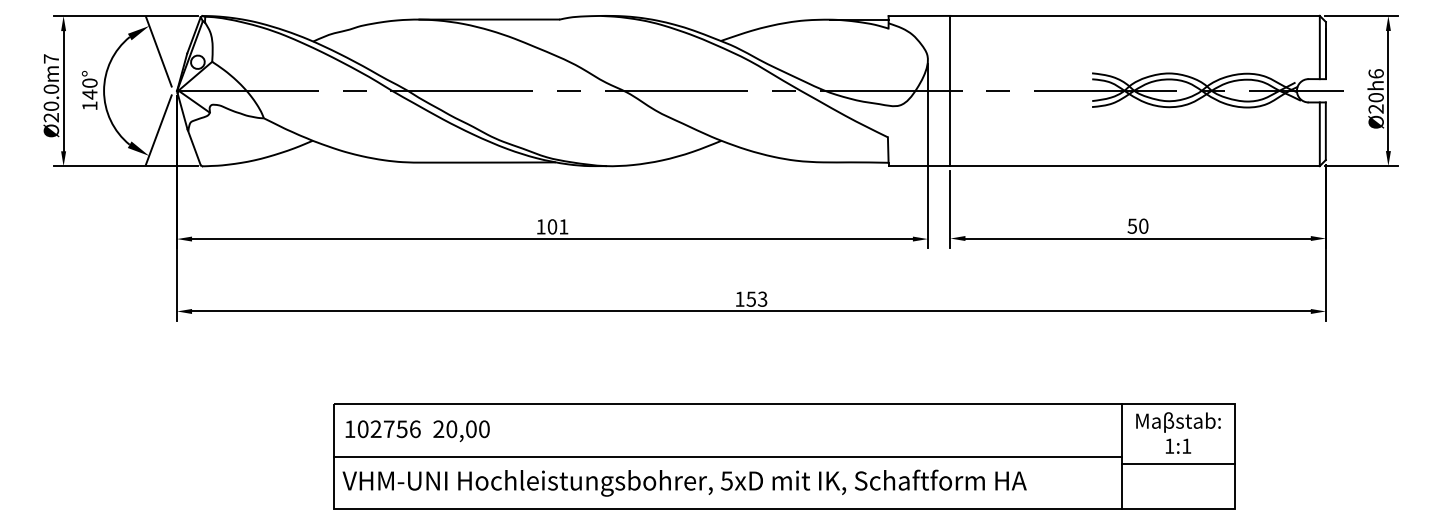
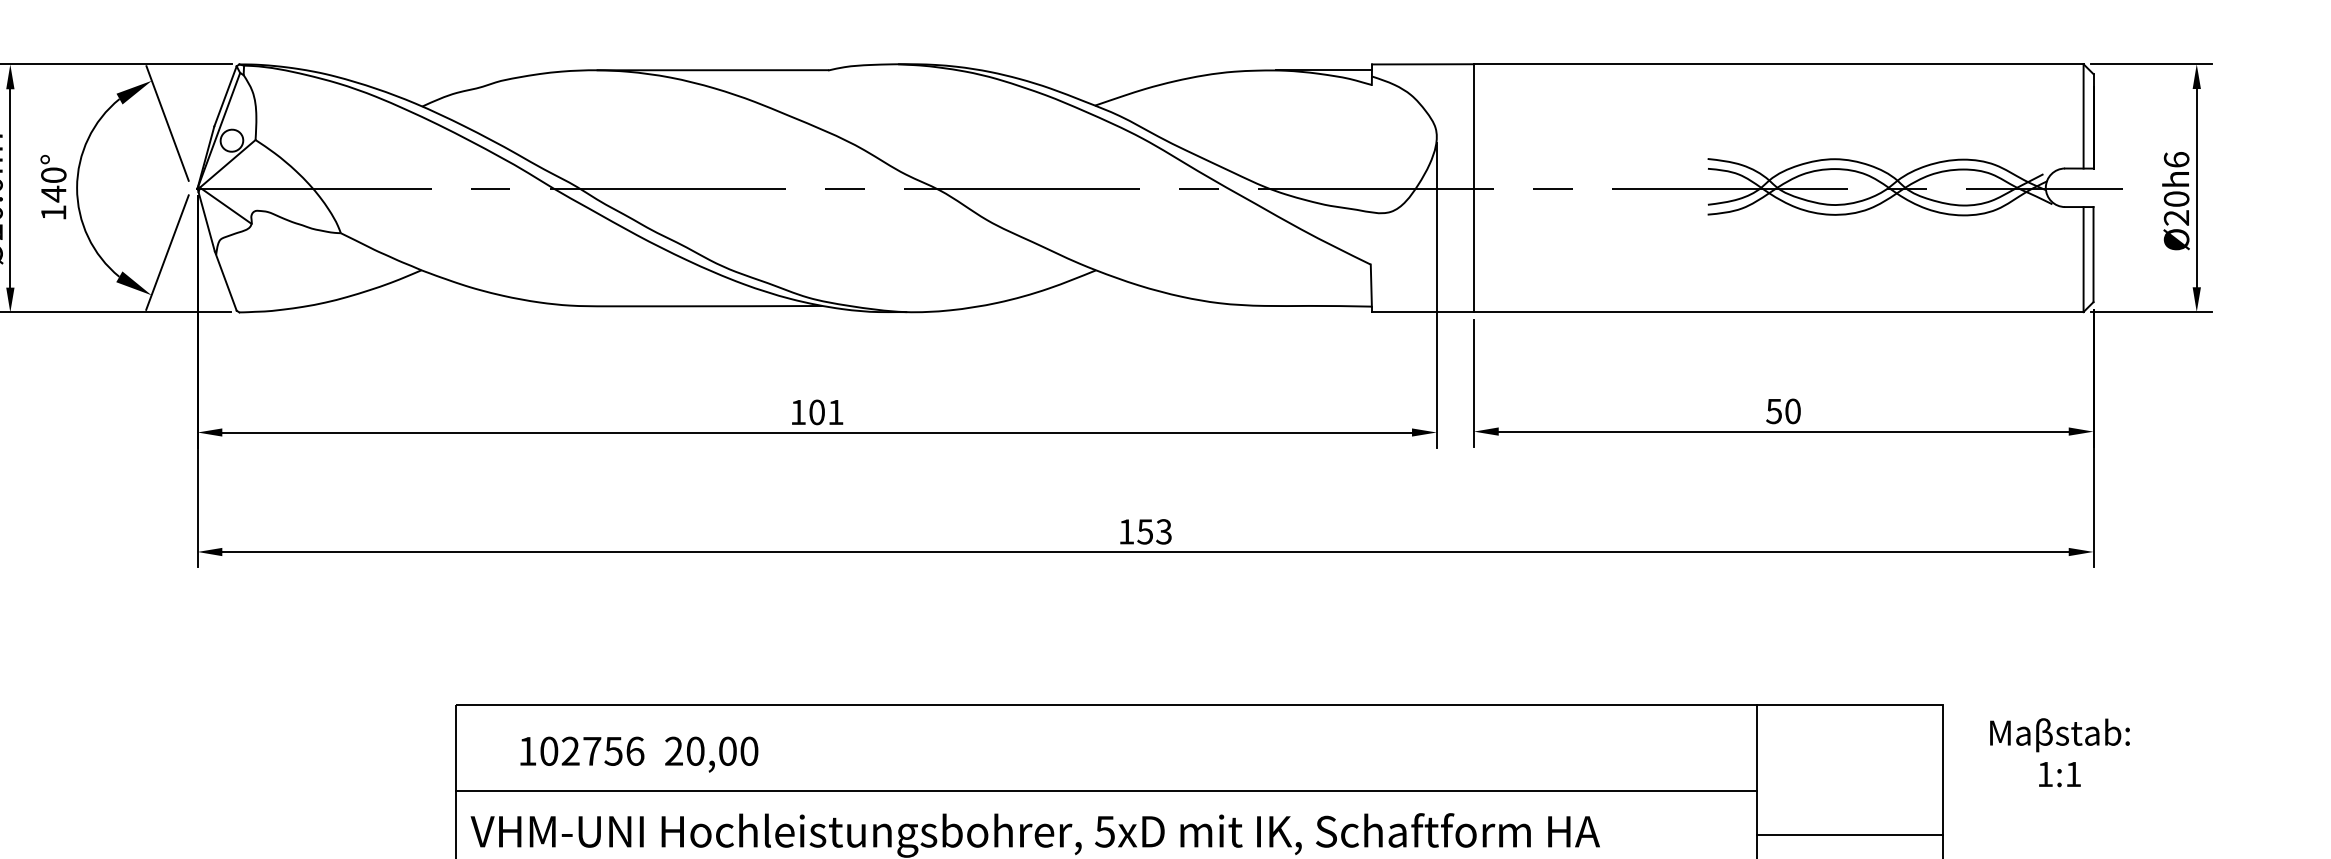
text: (417, 431) -> (638, 755), moved
text: (1178, 432) -> (2059, 751), moved
line: (1177, 464) -> (1848, 835), moved

